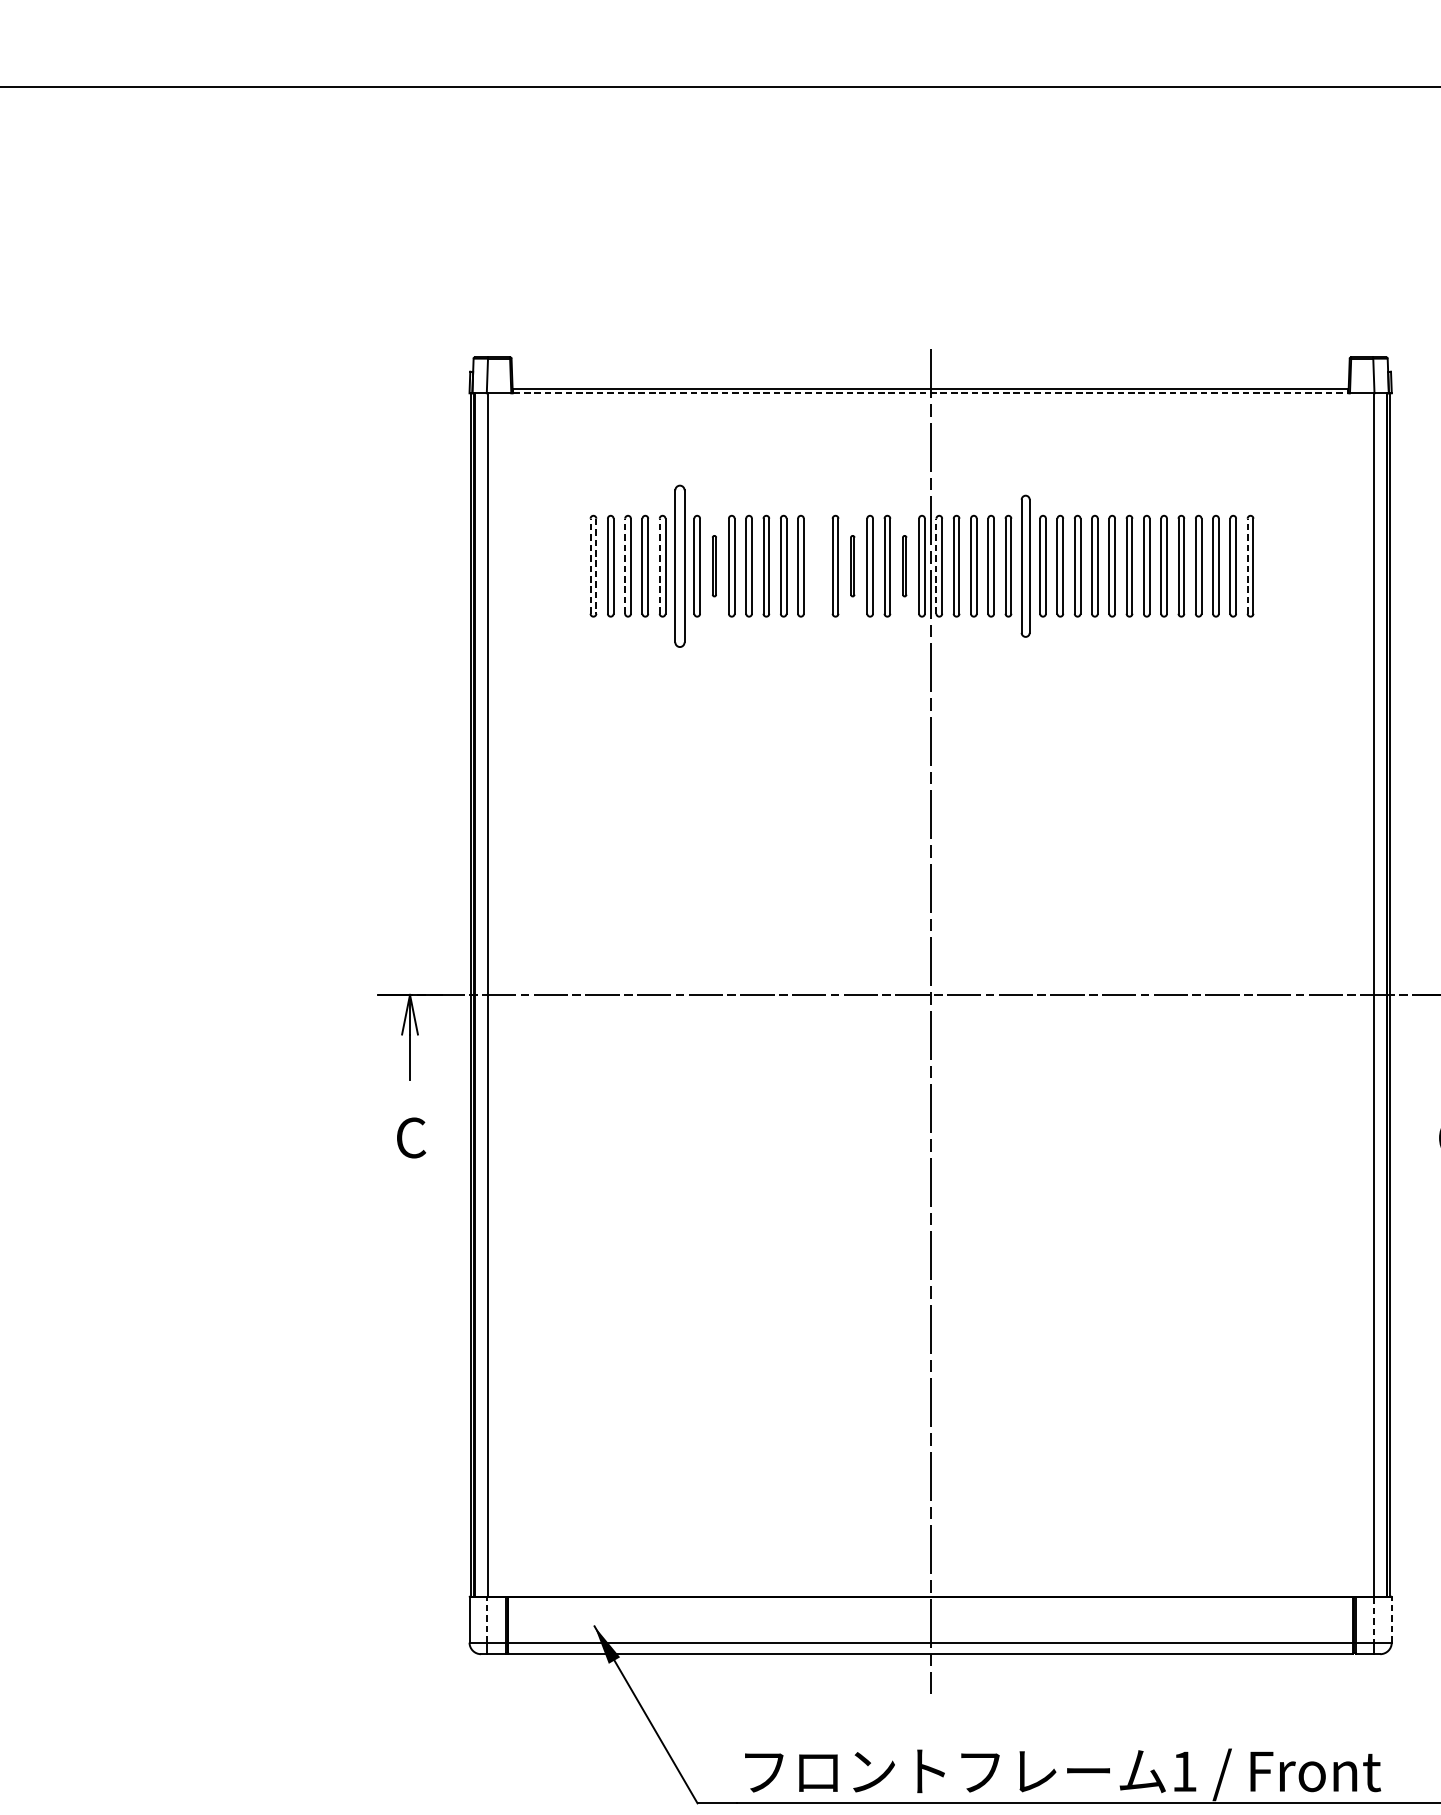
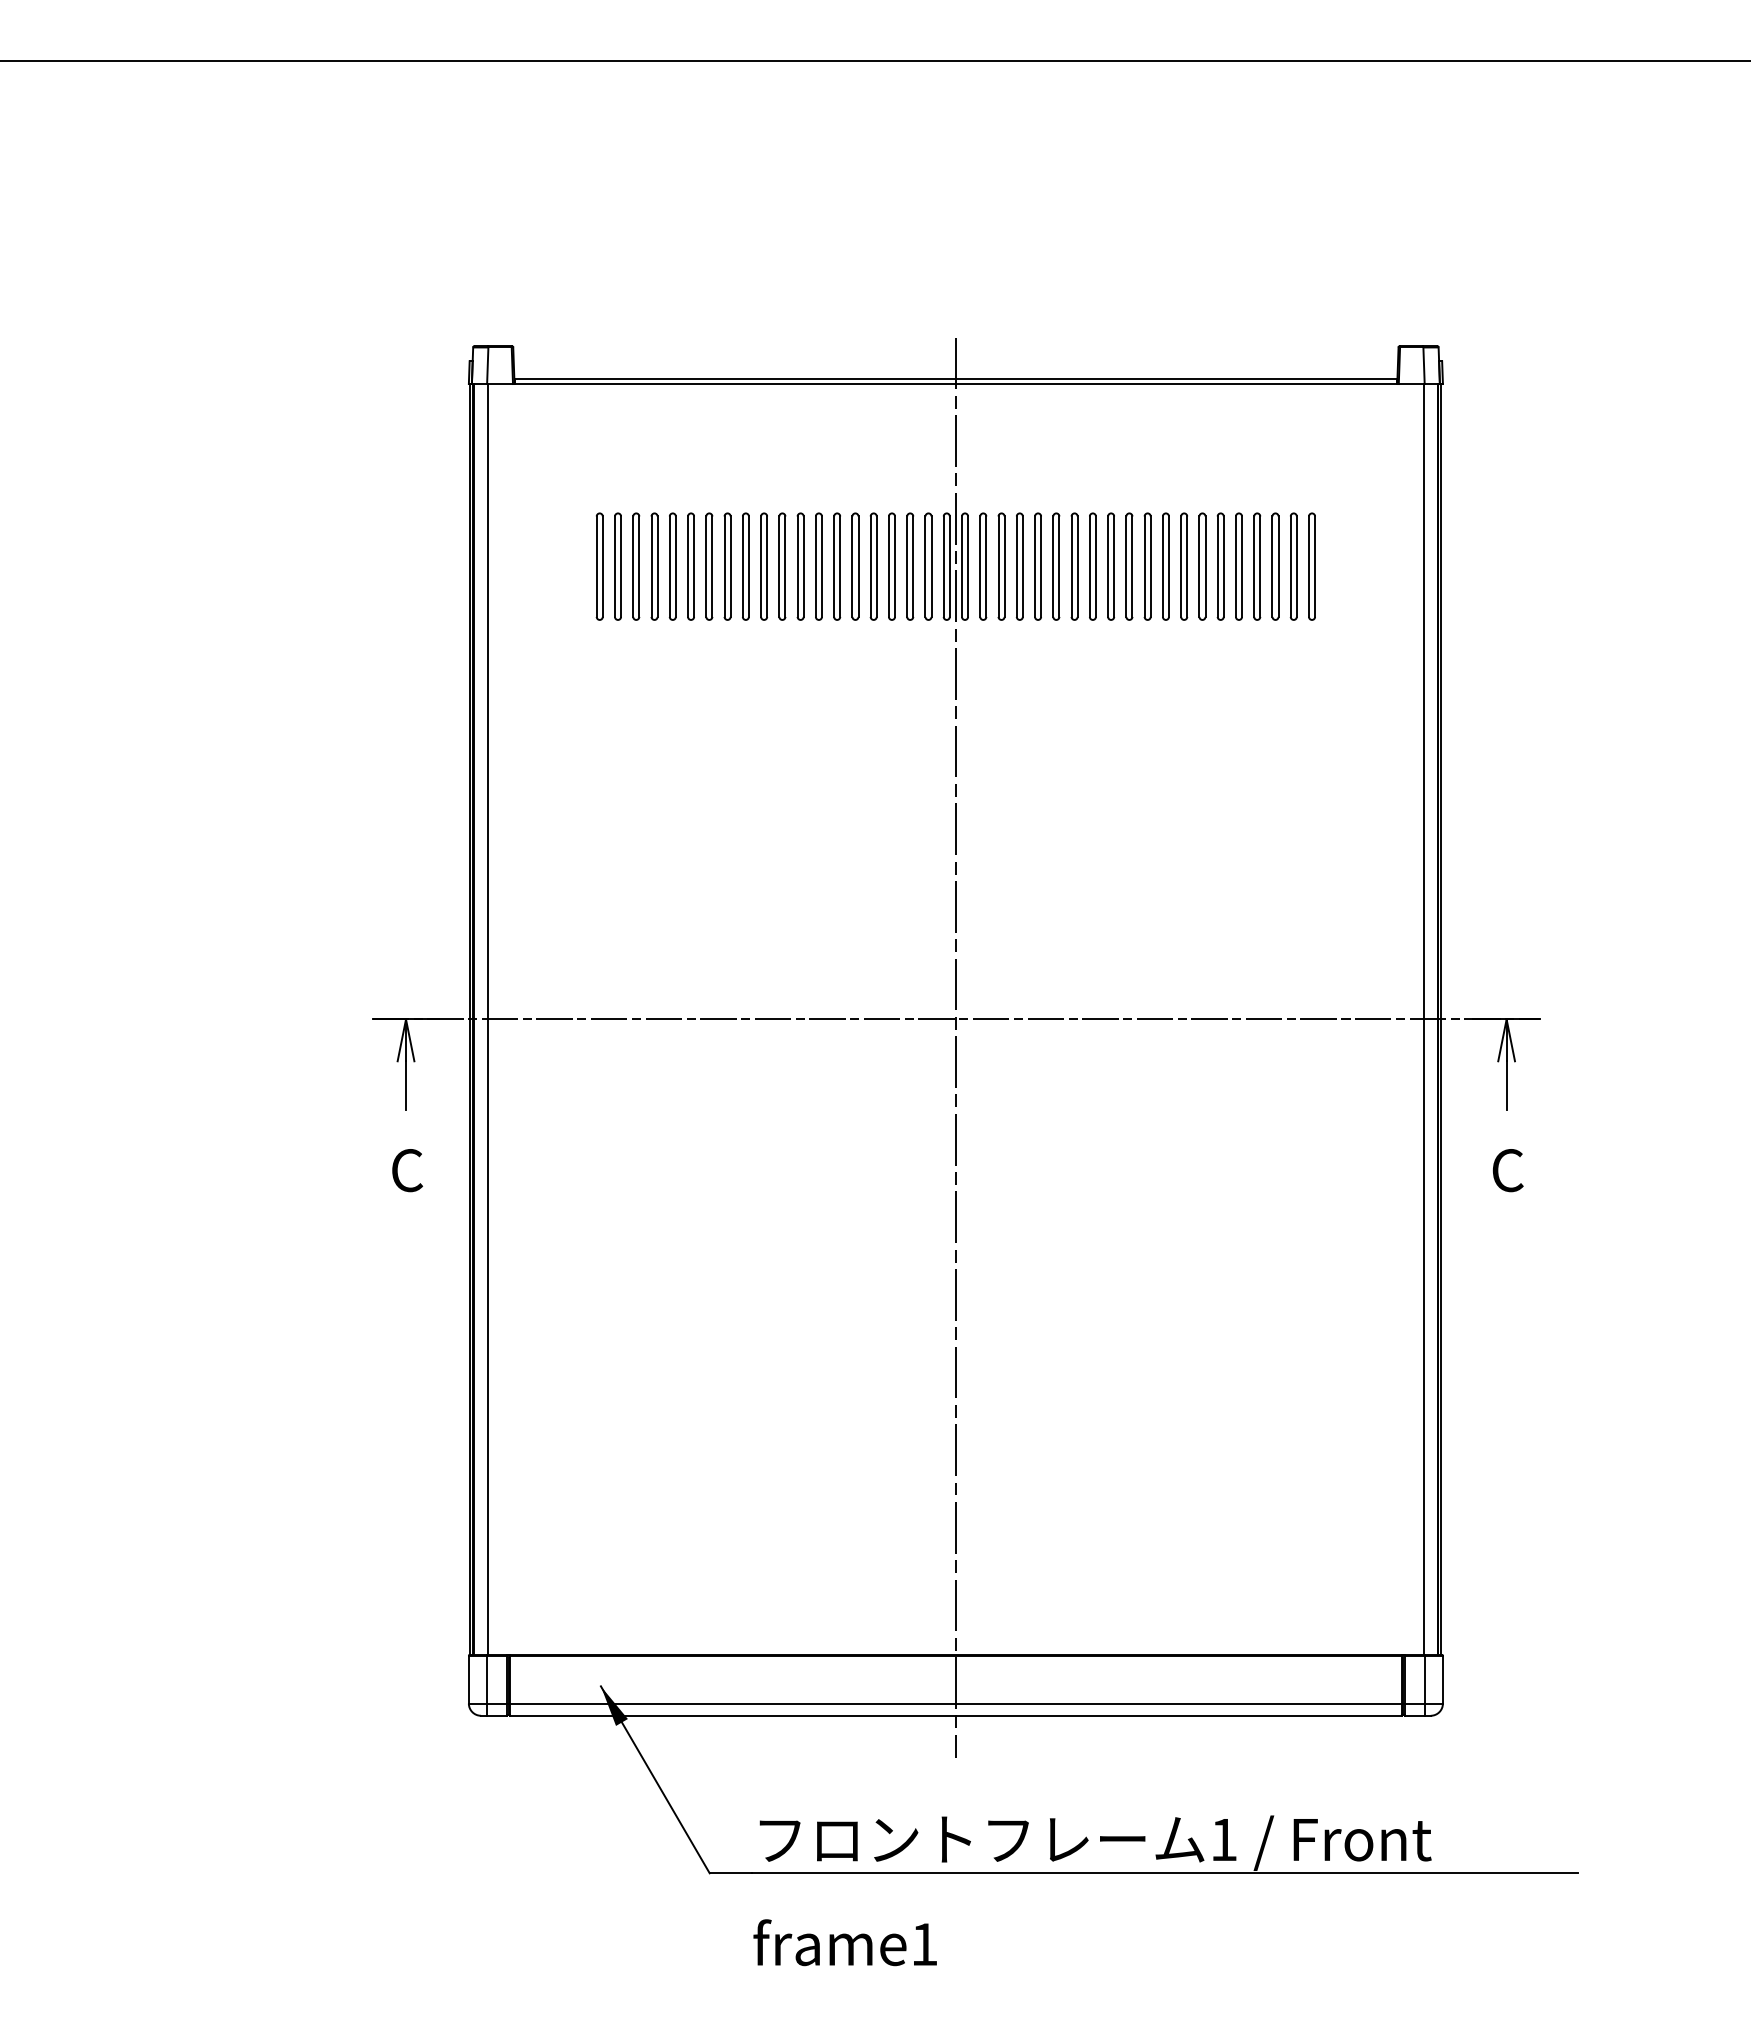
line: (930, 393) -> (955, 384), dashed -> solid
line: (590, 566) -> (596, 566), dashed -> solid
line: (625, 566) -> (633, 566), dashed -> solid
line: (659, 566) -> (669, 566), dashed -> solid
part: (679, 566) -> (690, 566), size x0.62
part: (714, 566) -> (727, 566), size x1.67
part: (818, 566) -> (837, 566), added
part: (852, 566) -> (873, 566), size x1.67
part: (904, 566) -> (928, 566), size x1.67
line: (935, 566) -> (961, 566), dashed -> solid
part: (1025, 566) -> (1056, 566), size x0.71
line: (1247, 566) -> (1290, 566), dashed -> solid
part: (1267, 566) -> (1311, 566), added
line: (596, 567) -> (602, 567), dashed -> solid
line: (487, 1619) -> (487, 1679), dashed -> solid
line: (1374, 1619) -> (1424, 1679), dashed -> solid
line: (1391, 1619) -> (1442, 1679), dashed -> solid

